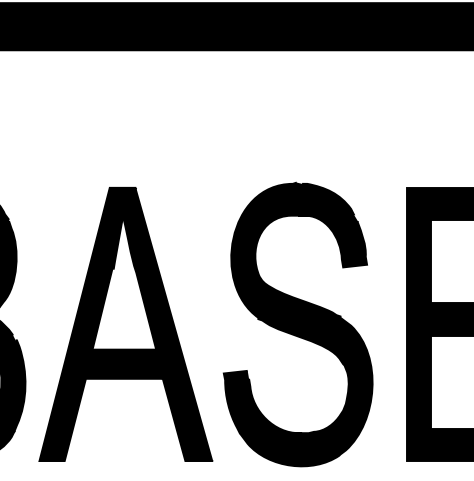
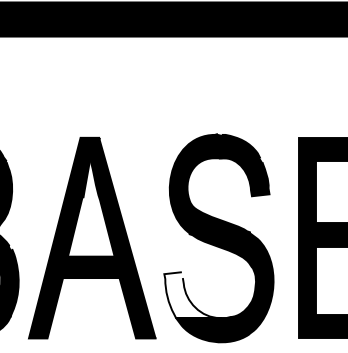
fill: (262, 401) -> (192, 294), removed

